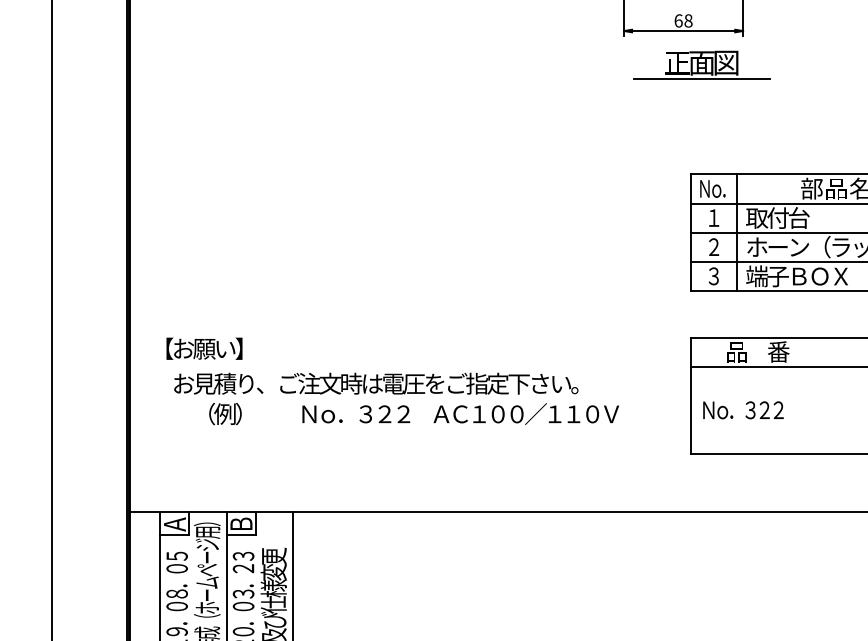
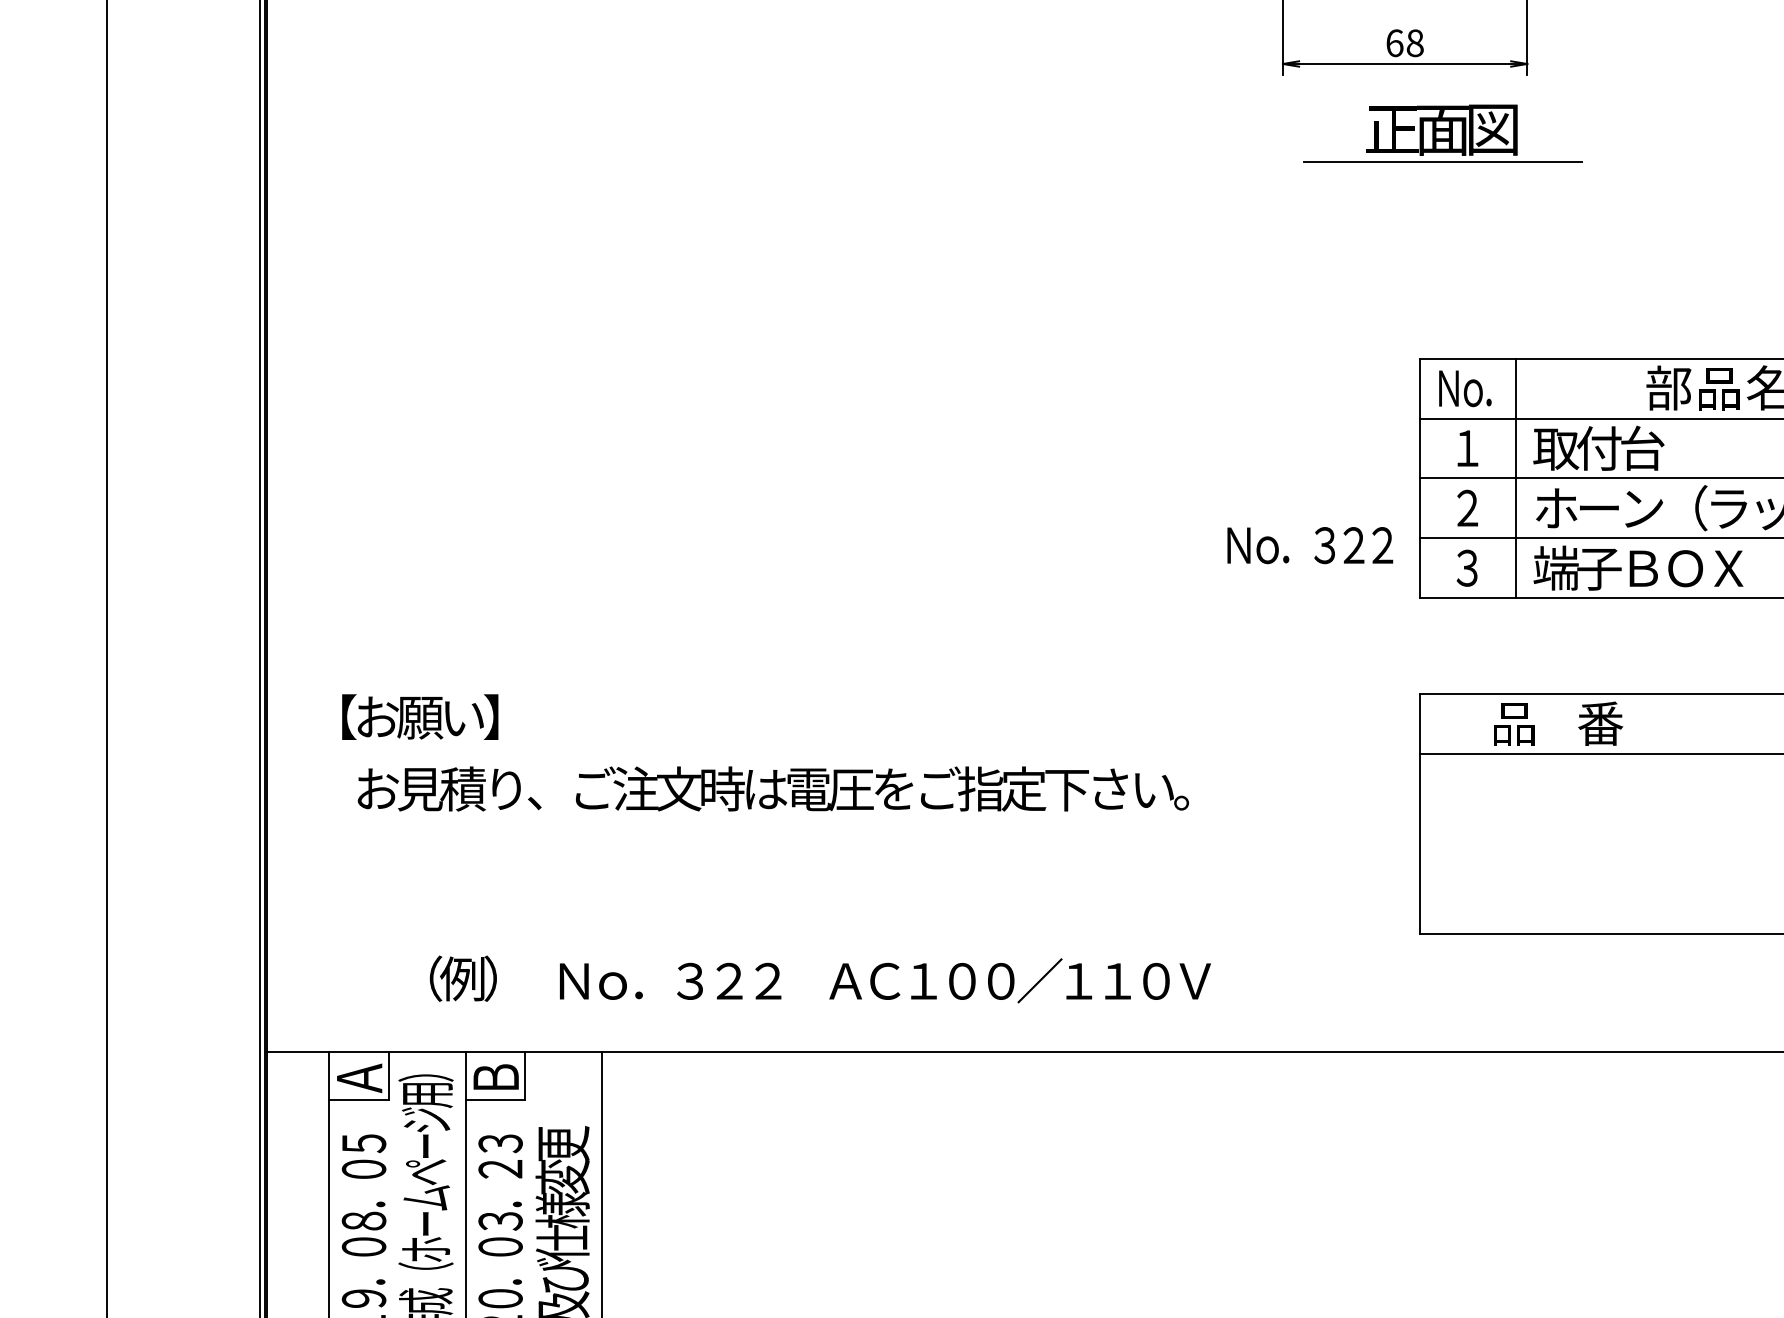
text: (743, 410) -> (1310, 545), moved
text: (460, 413) -> (884, 979), moved
text: (225, 414) -> (463, 979), moved

